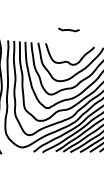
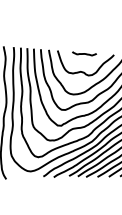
curve: (68, 29) -> (84, 53), moved

